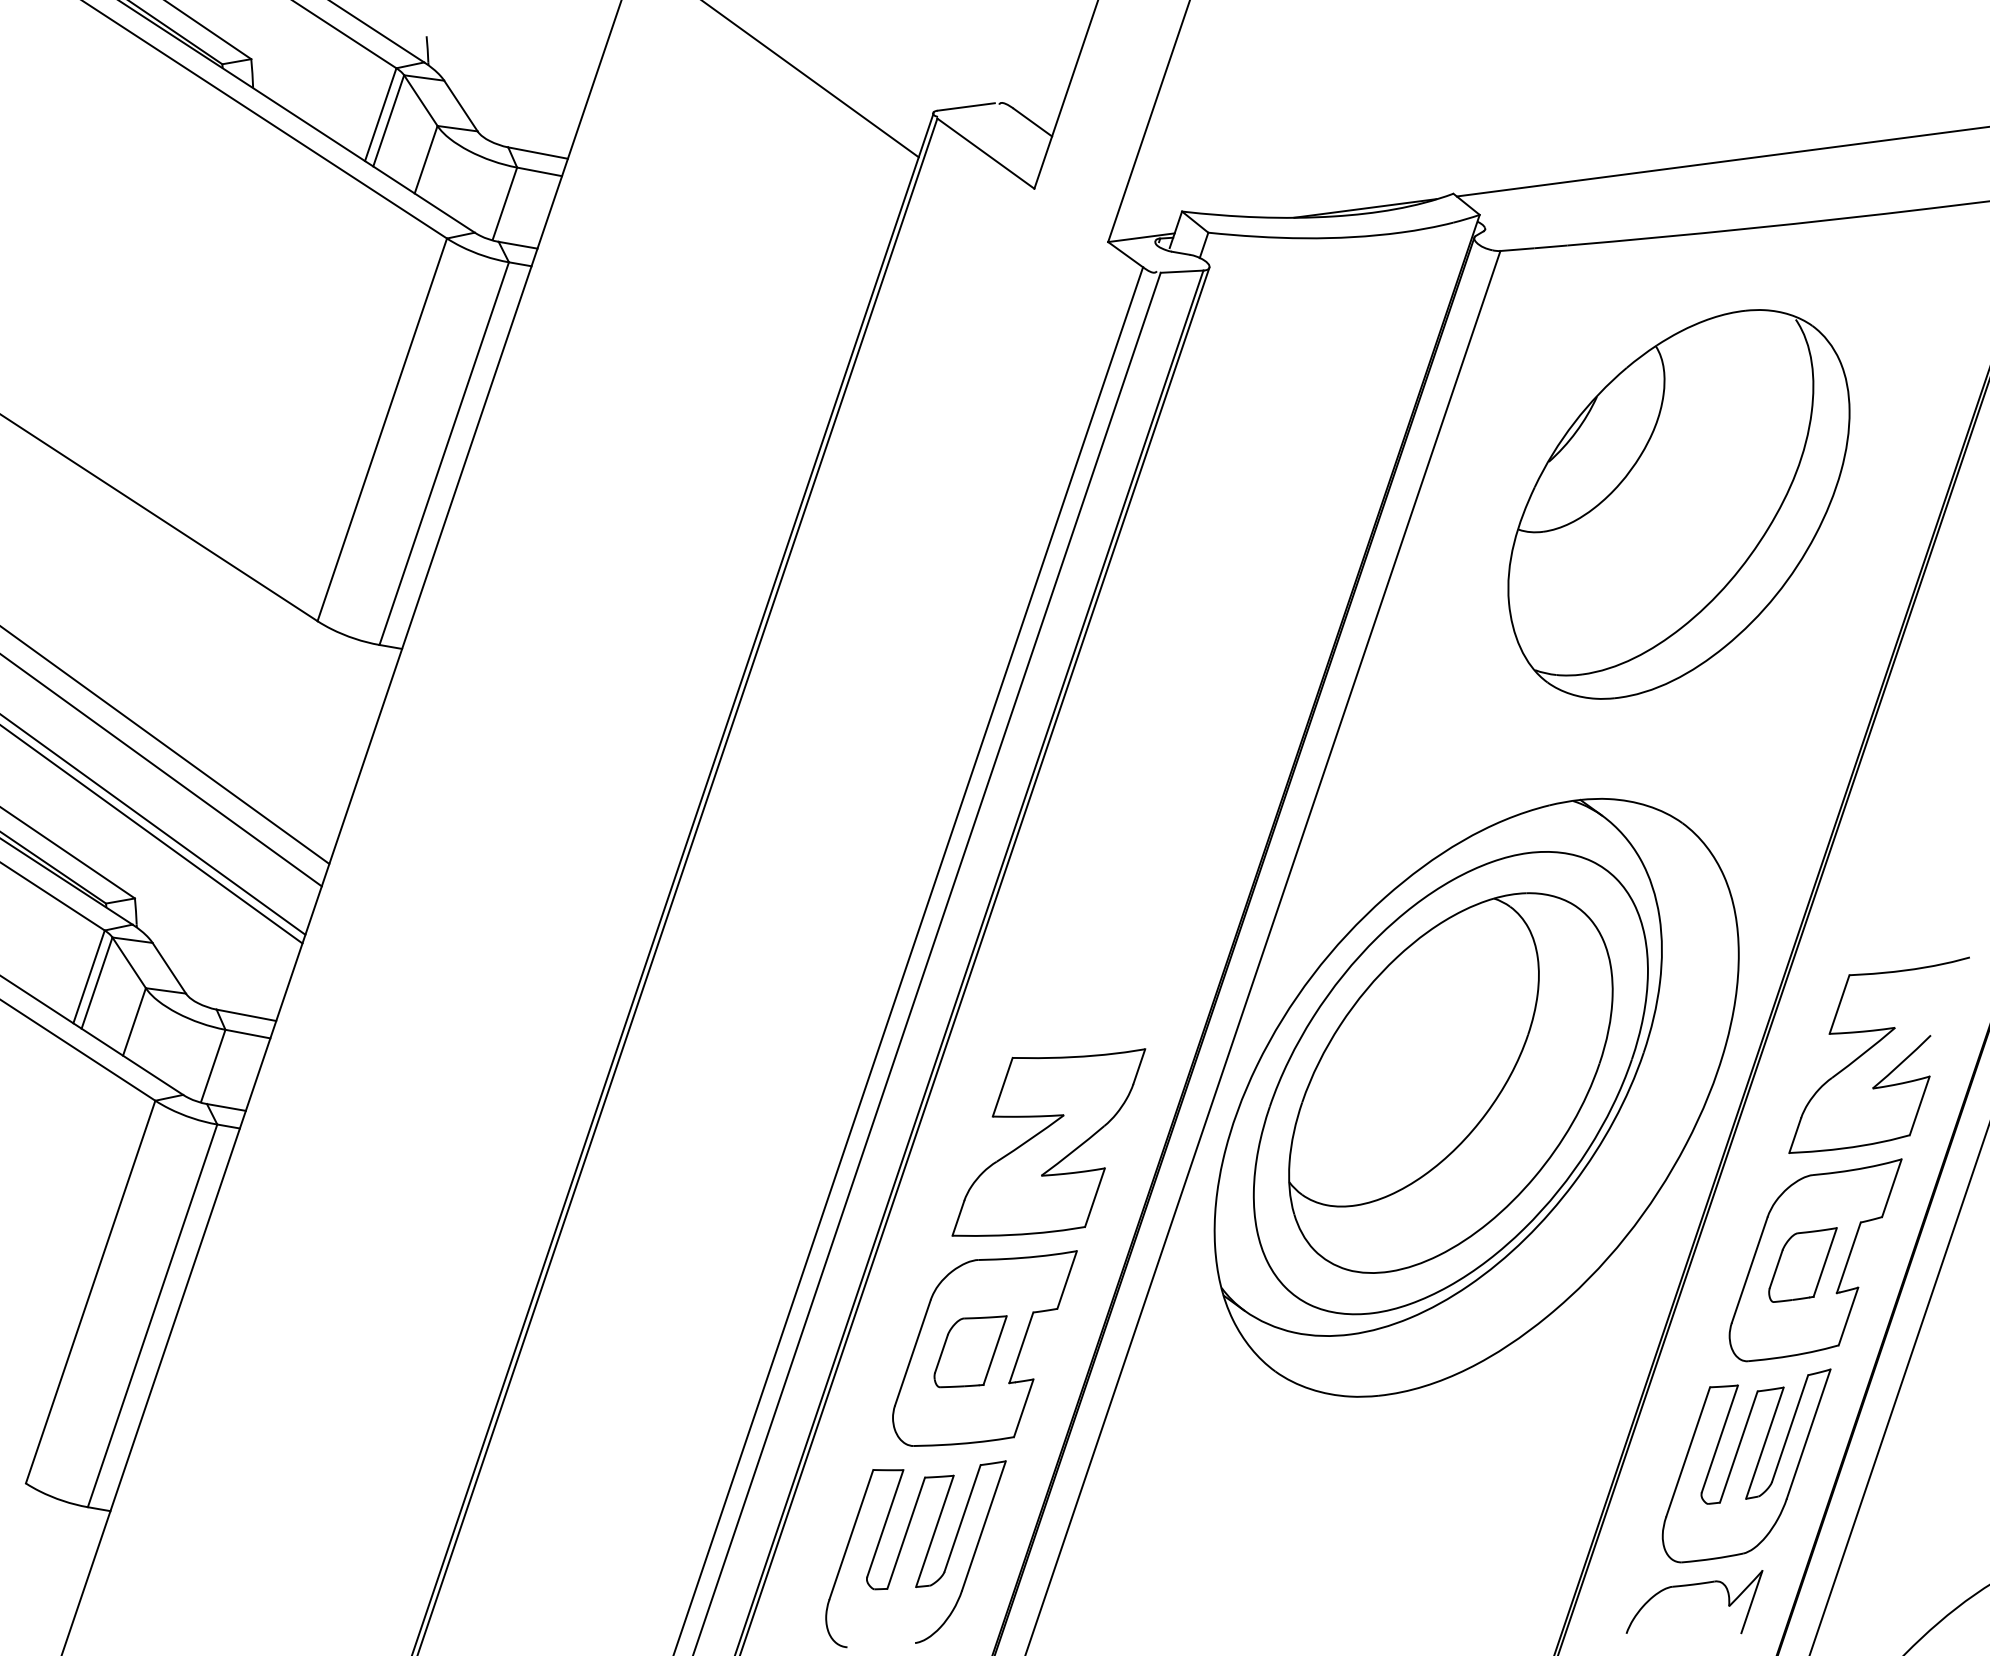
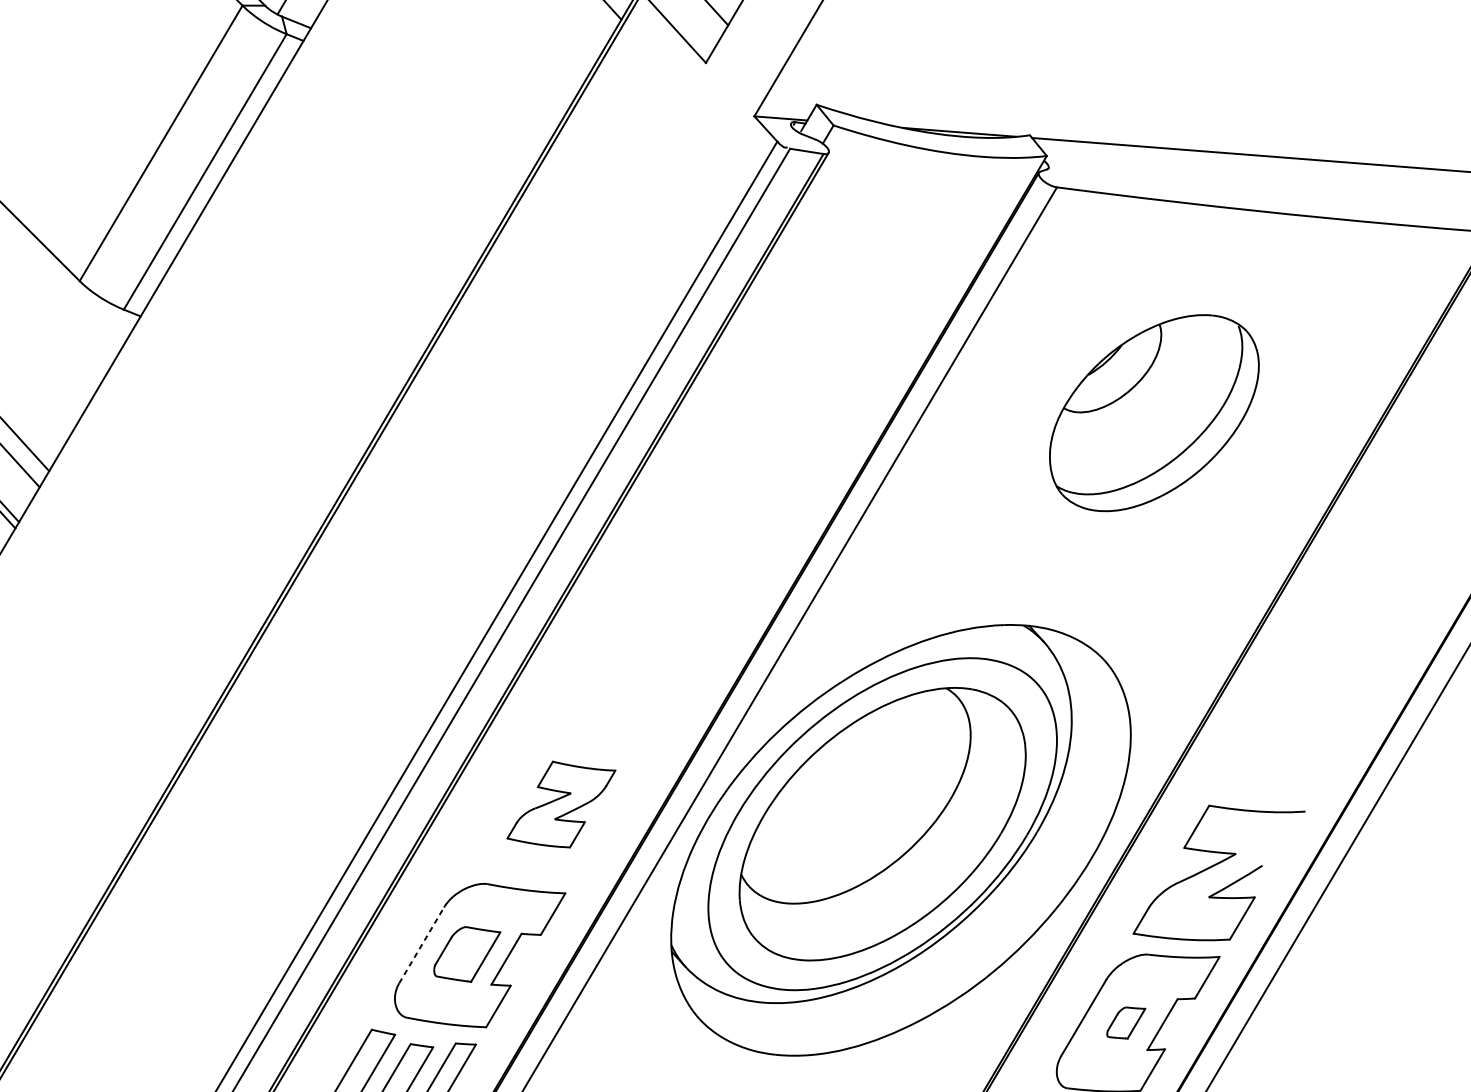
part: (1678, 504) -> (1153, 412), size x0.7
part: (1048, 1142) -> (561, 804), size x0.6
part: (1802, 1264) -> (1125, 1022), size x0.6
line: (912, 1352) -> (421, 945), solid -> dashed

